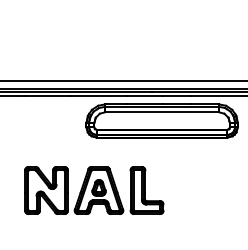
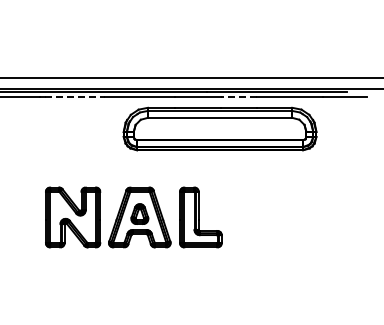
line: (47, 96) -> (74, 97), solid -> dashed
line: (176, 96) -> (238, 97), solid -> dashed

